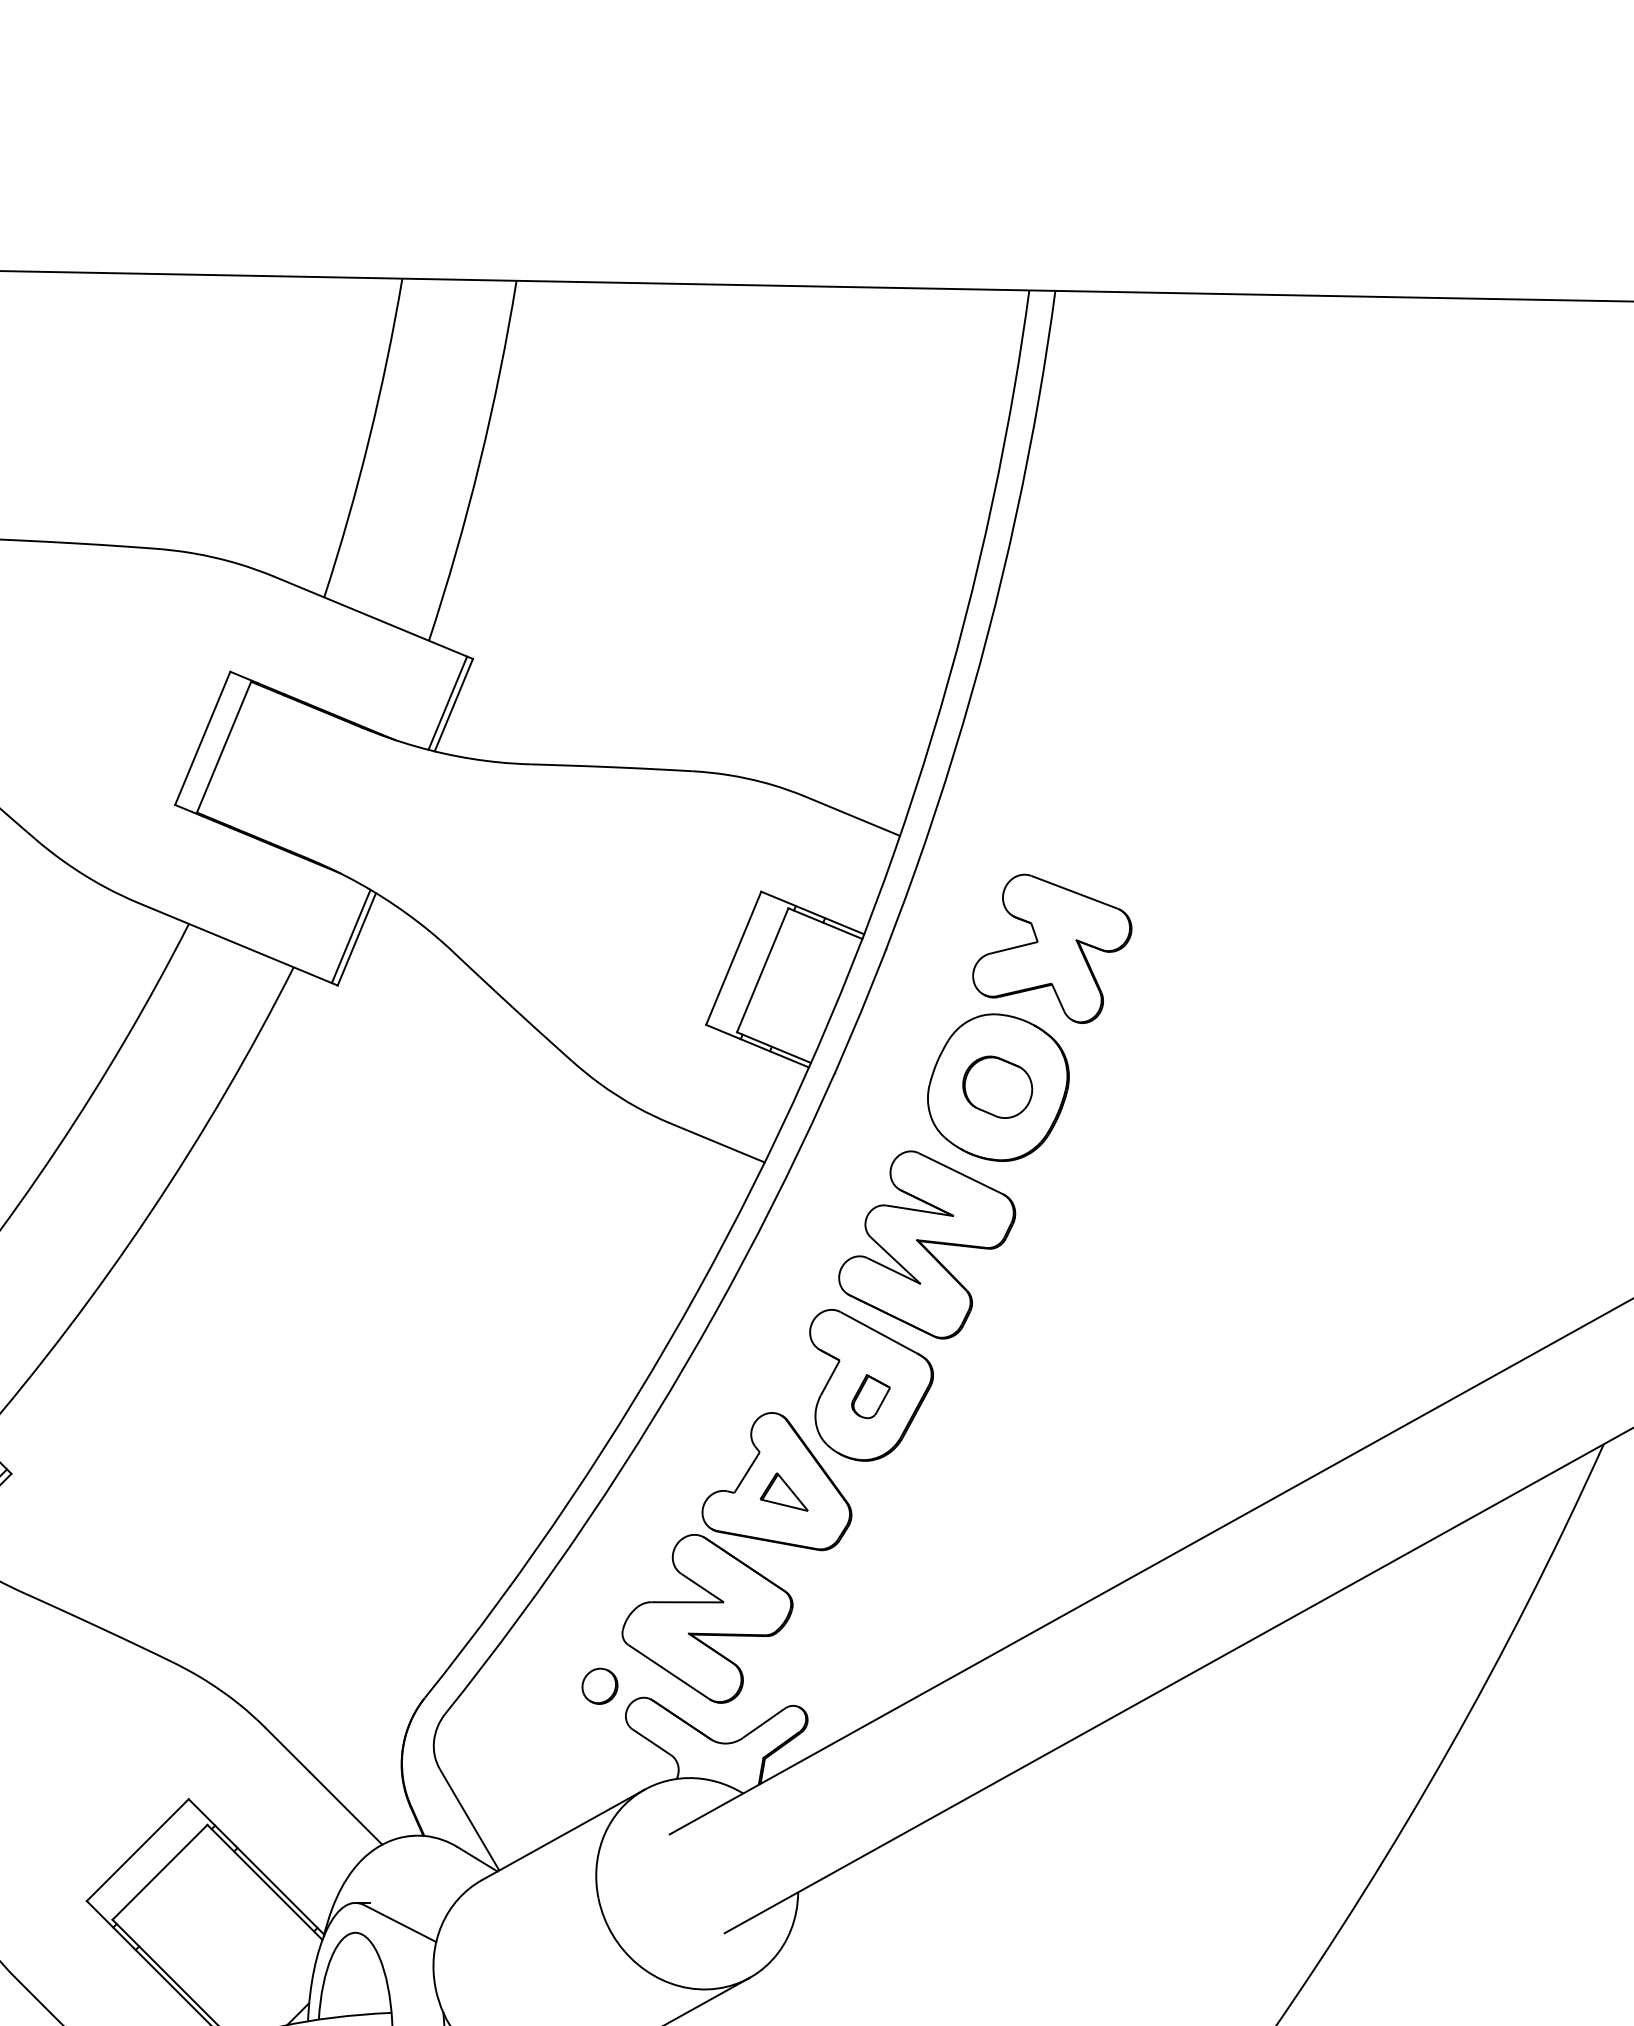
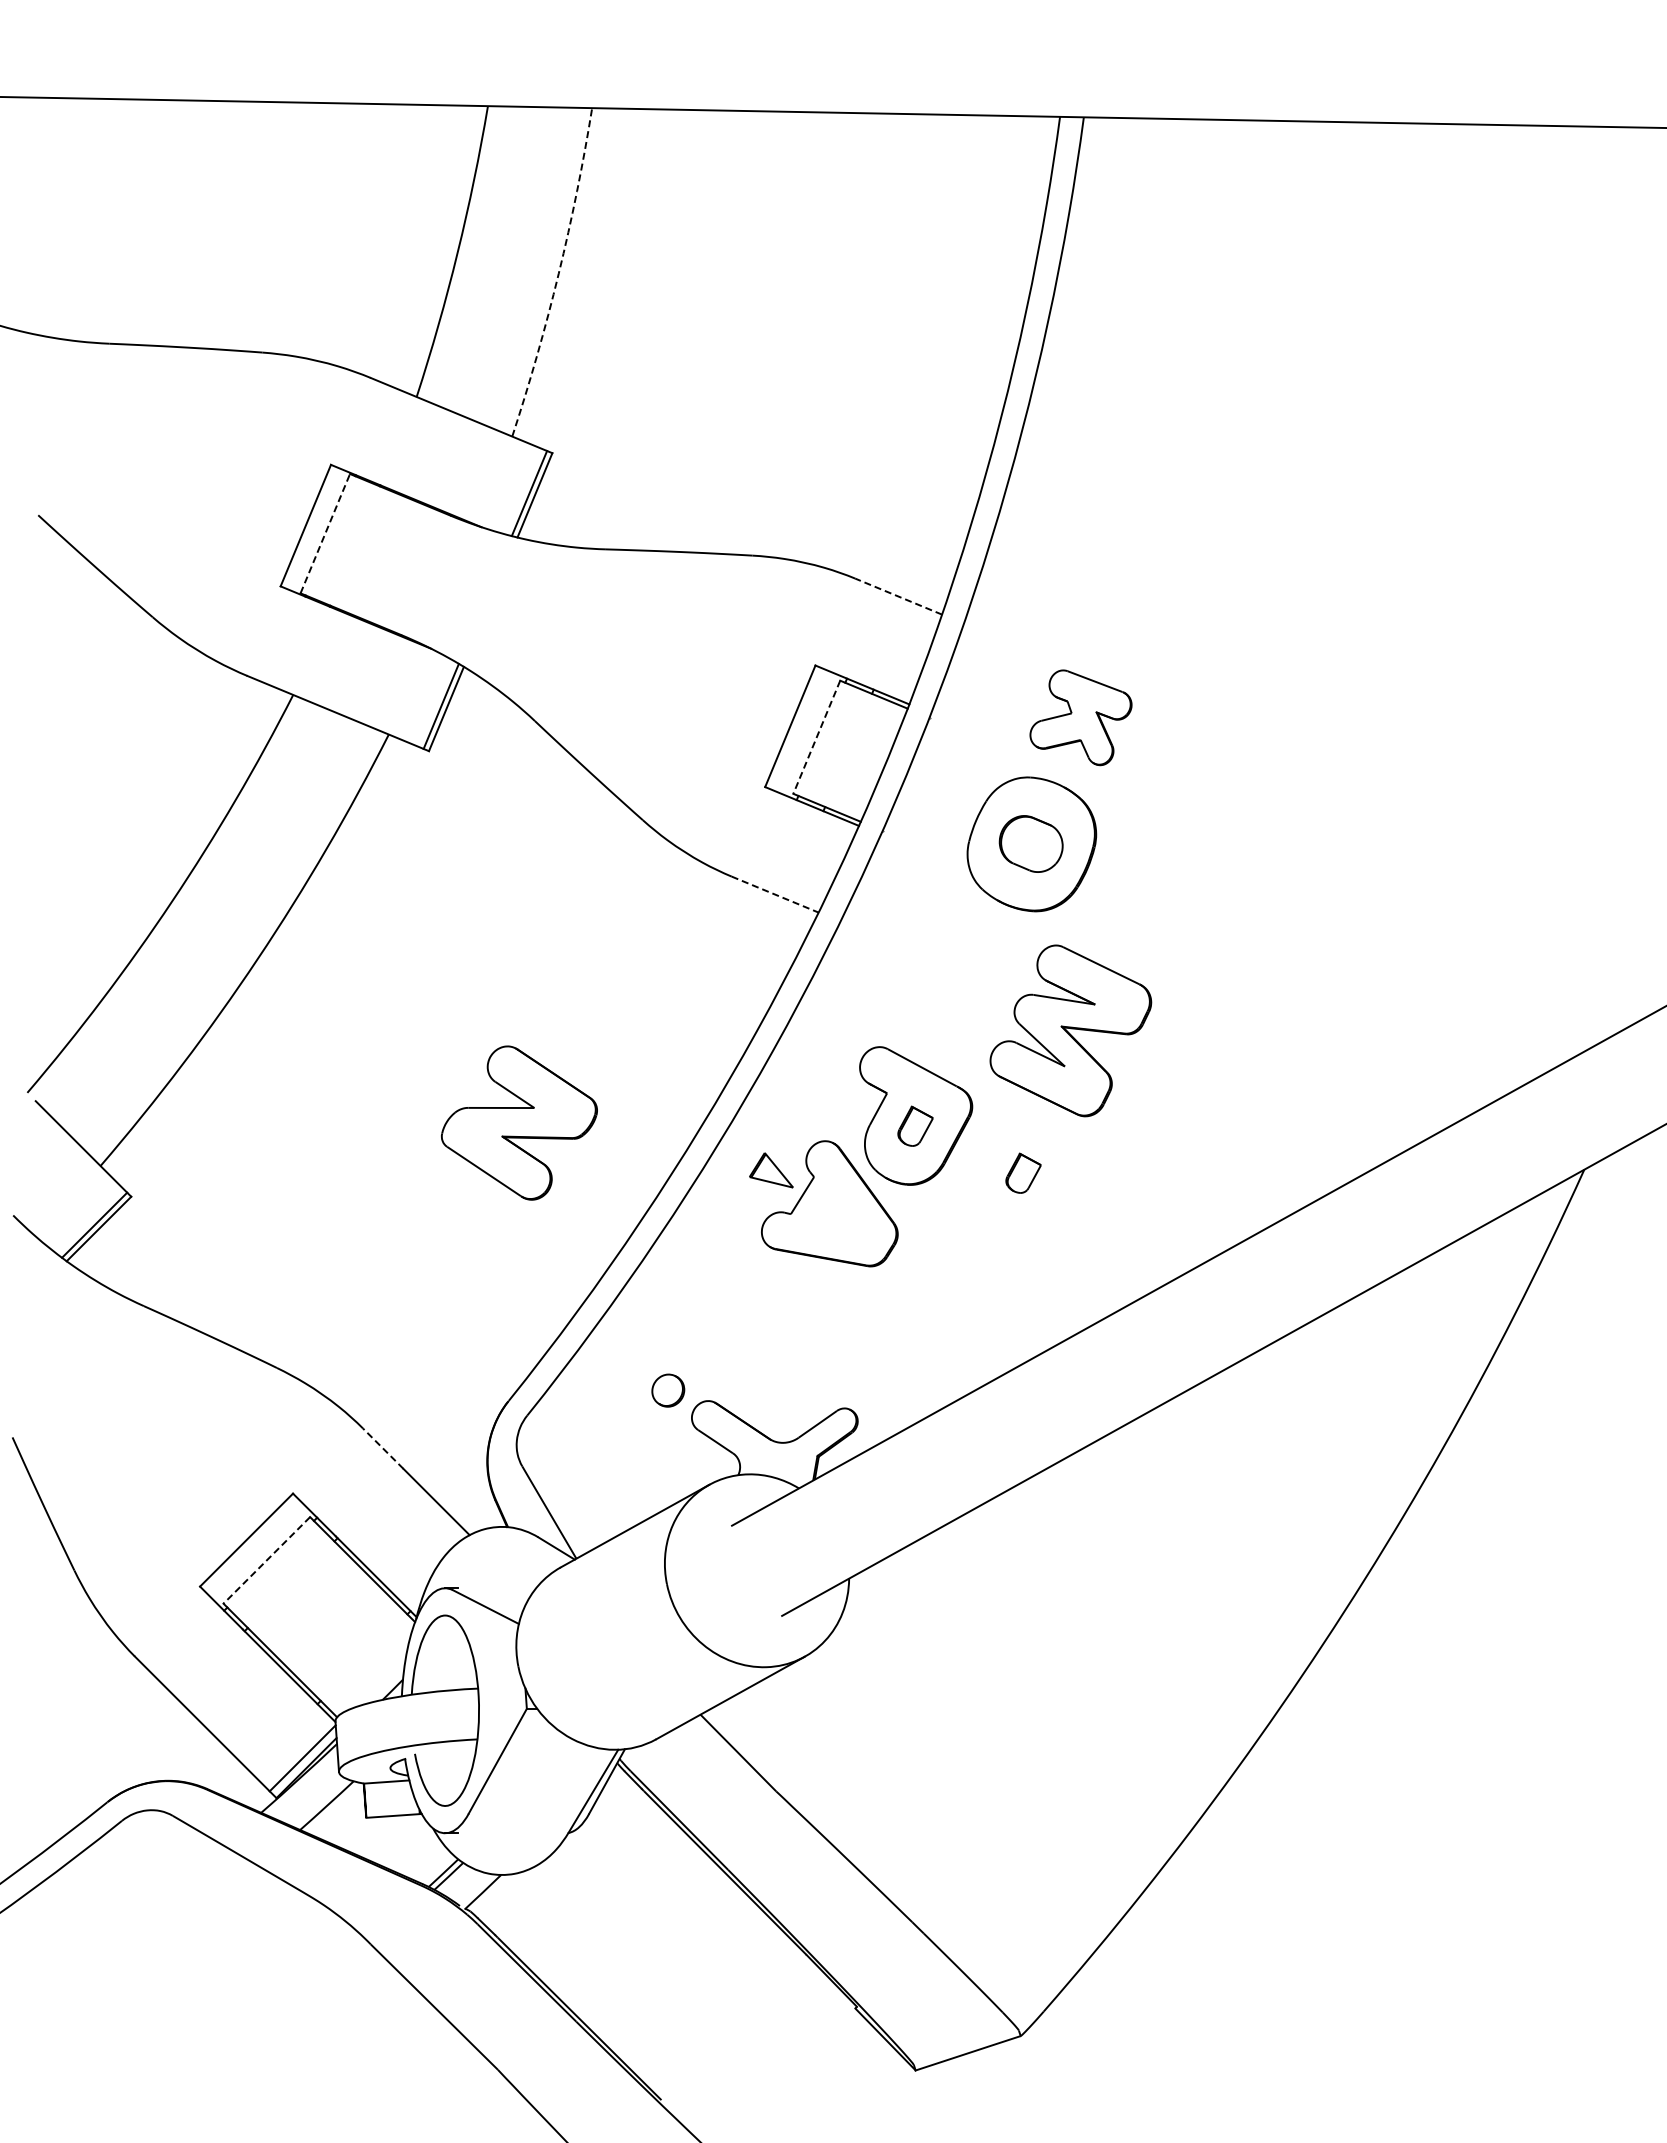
arc: (479, 462) -> (558, 273), solid -> dashed
line: (224, 746) -> (325, 533), solid -> dashed
line: (852, 816) -> (898, 596), solid -> dashed
part: (1051, 948) -> (1080, 717), size x0.7
line: (762, 970) -> (816, 737), solid -> dashed
line: (717, 1142) -> (775, 894), solid -> dashed
part: (926, 1244) -> (1070, 1030), moved
part: (989, 1447) -> (1023, 1172), added
part: (784, 1492) -> (771, 1170), moved
part: (707, 1618) -> (519, 1122), moved
line: (287, 1749) -> (383, 1448), solid -> dashed
line: (159, 1872) -> (266, 1560), solid -> dashed

